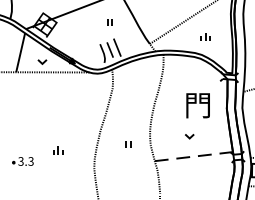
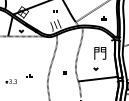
line: (194, 157) -> (98, 79), dashed -> solid

